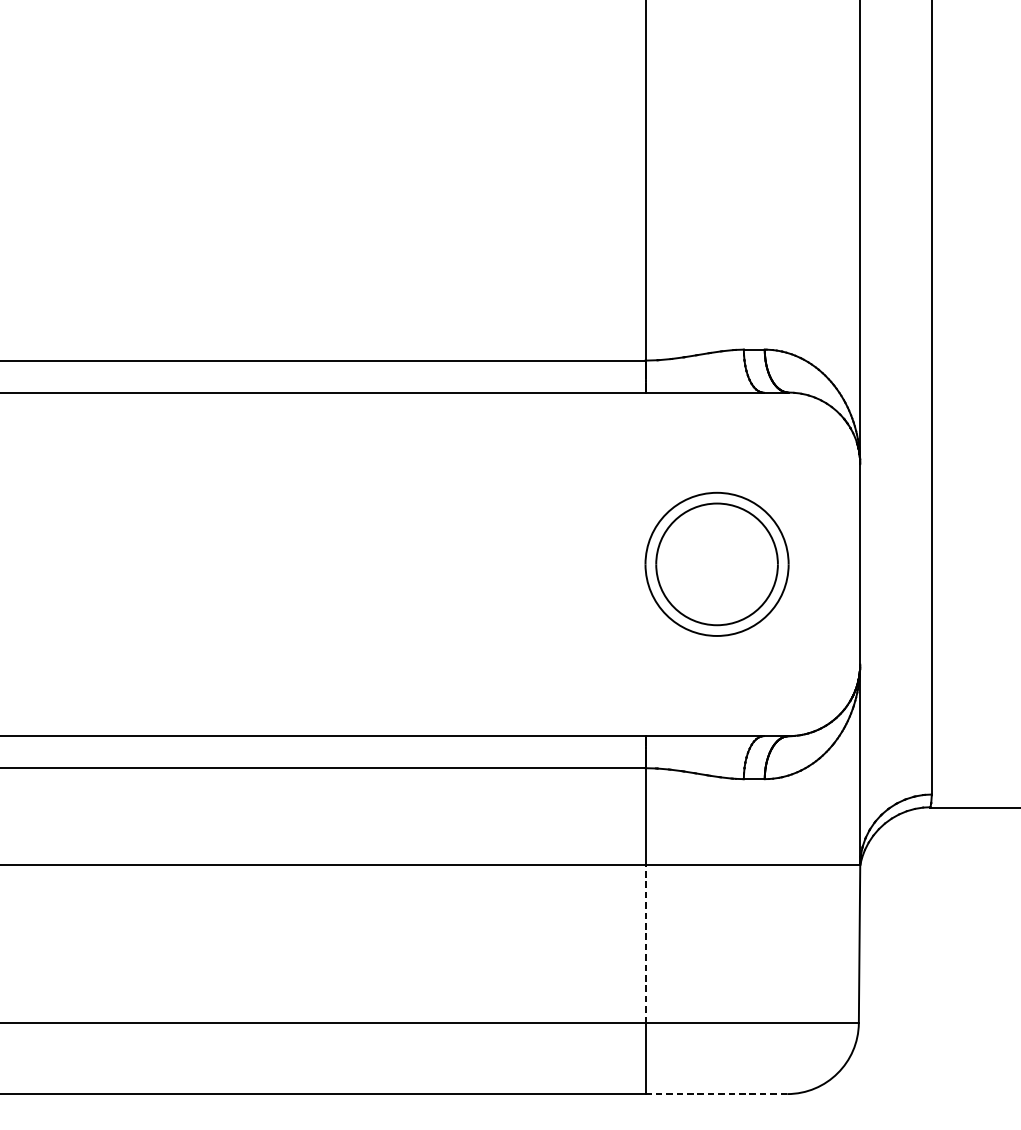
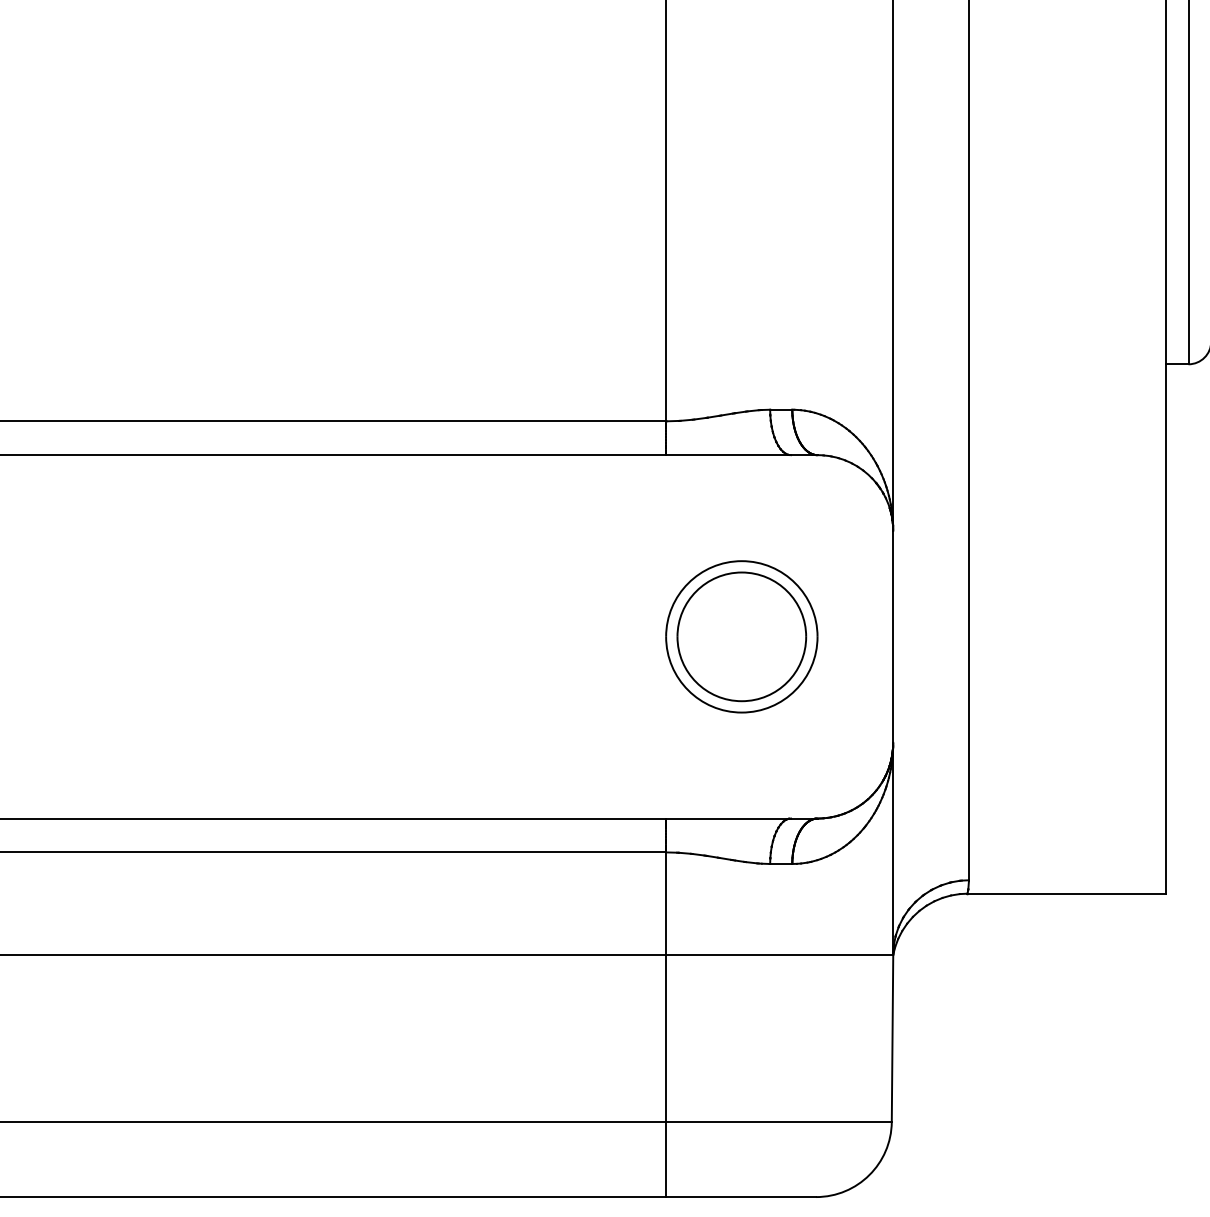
line: (645, 944) -> (666, 1038), dashed -> solid
line: (716, 1094) -> (741, 1197), dashed -> solid

